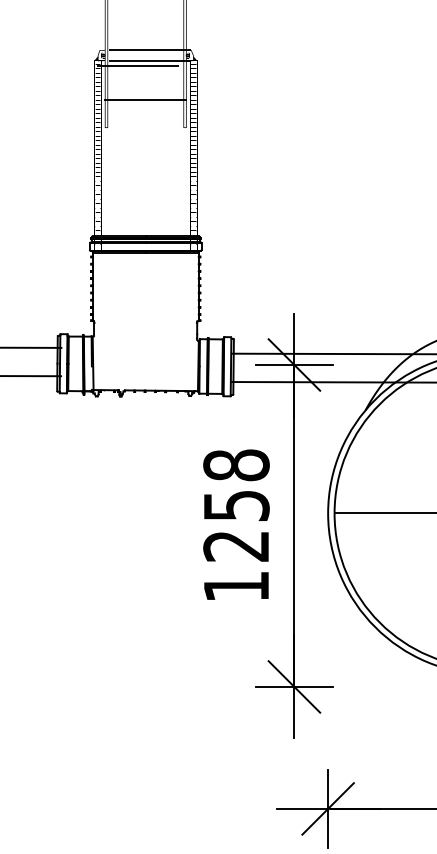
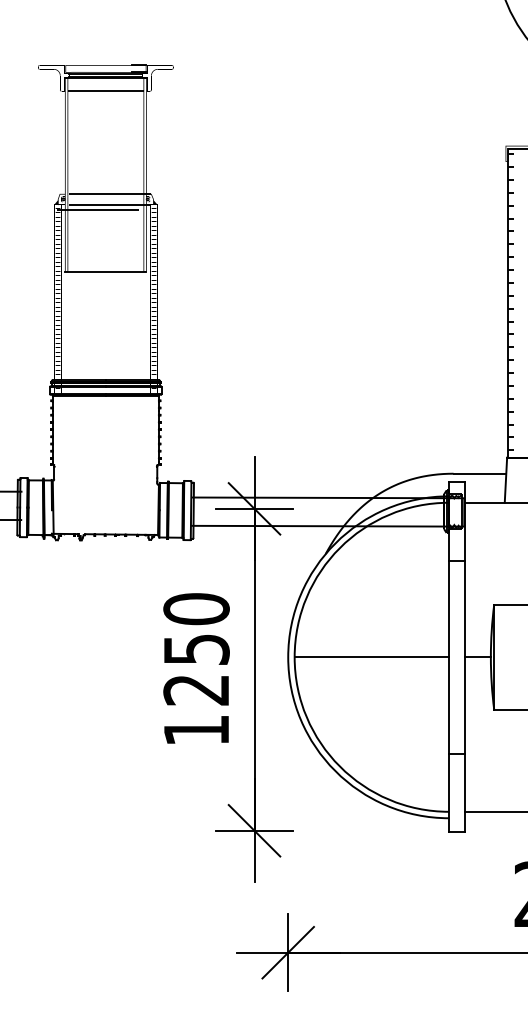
line: (145, 100) -> (105, 272), moved
text: (236, 465) -> (196, 609), 1258 -> 1250

